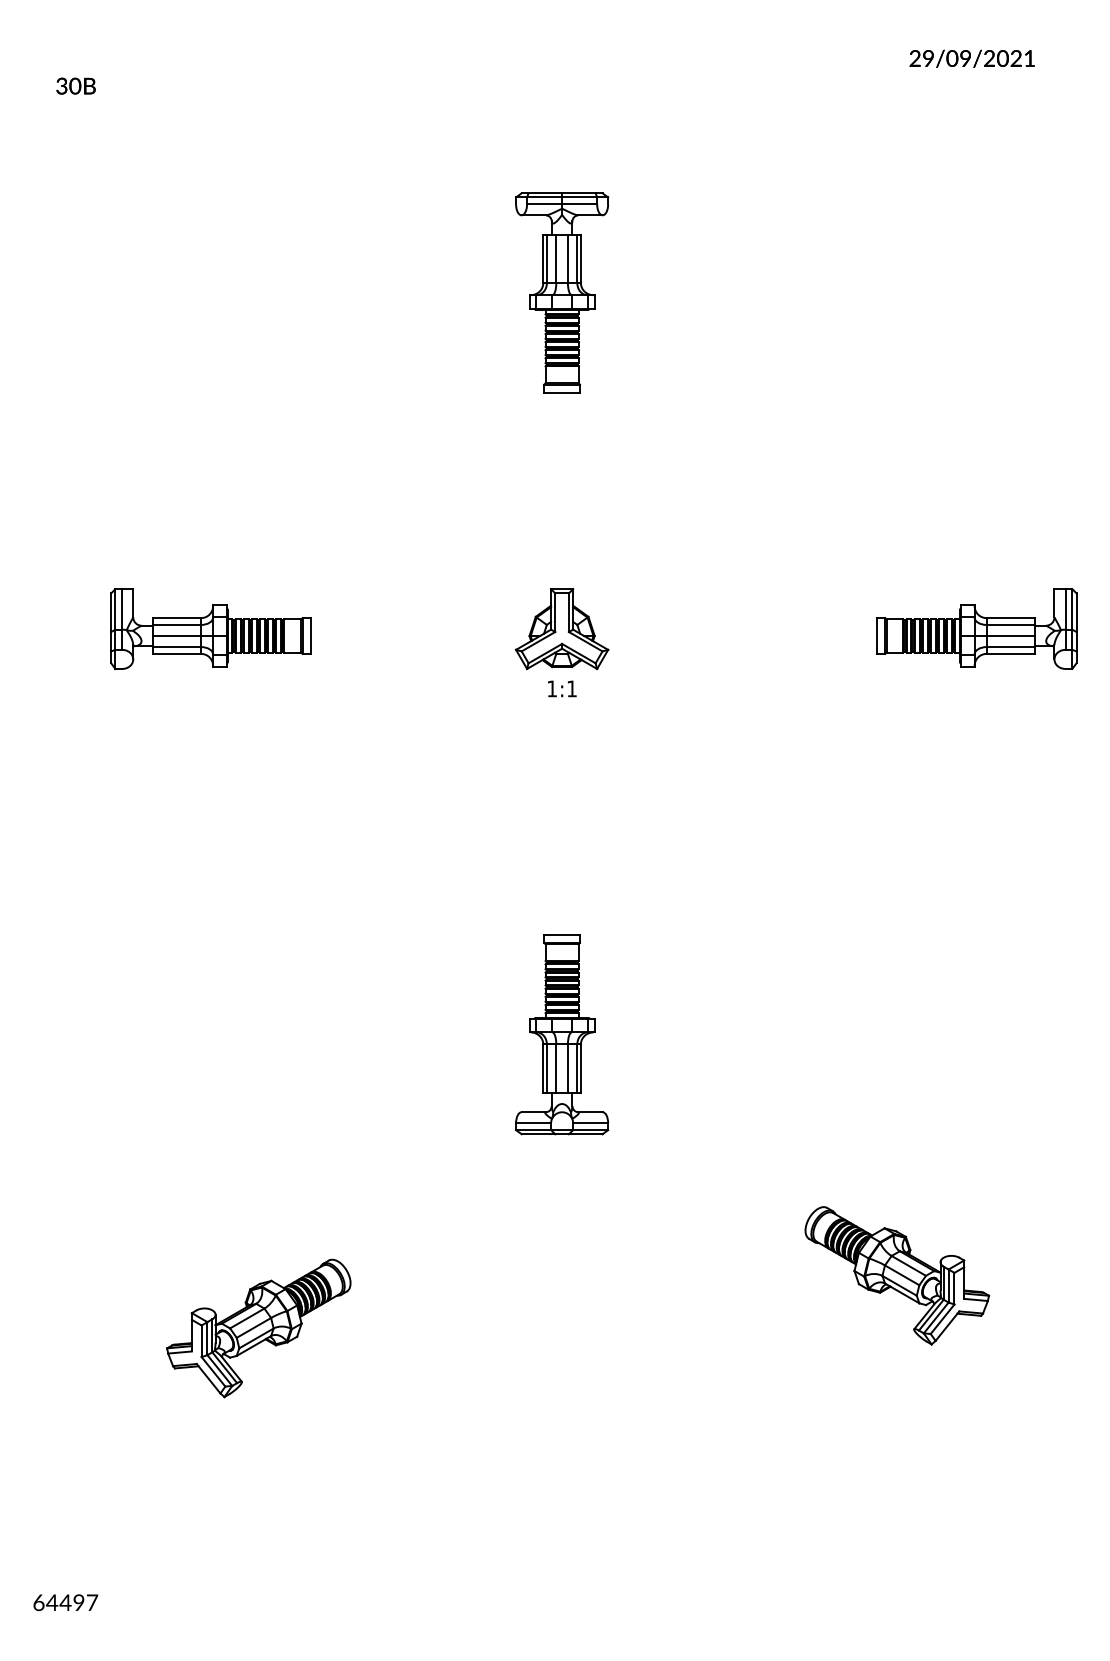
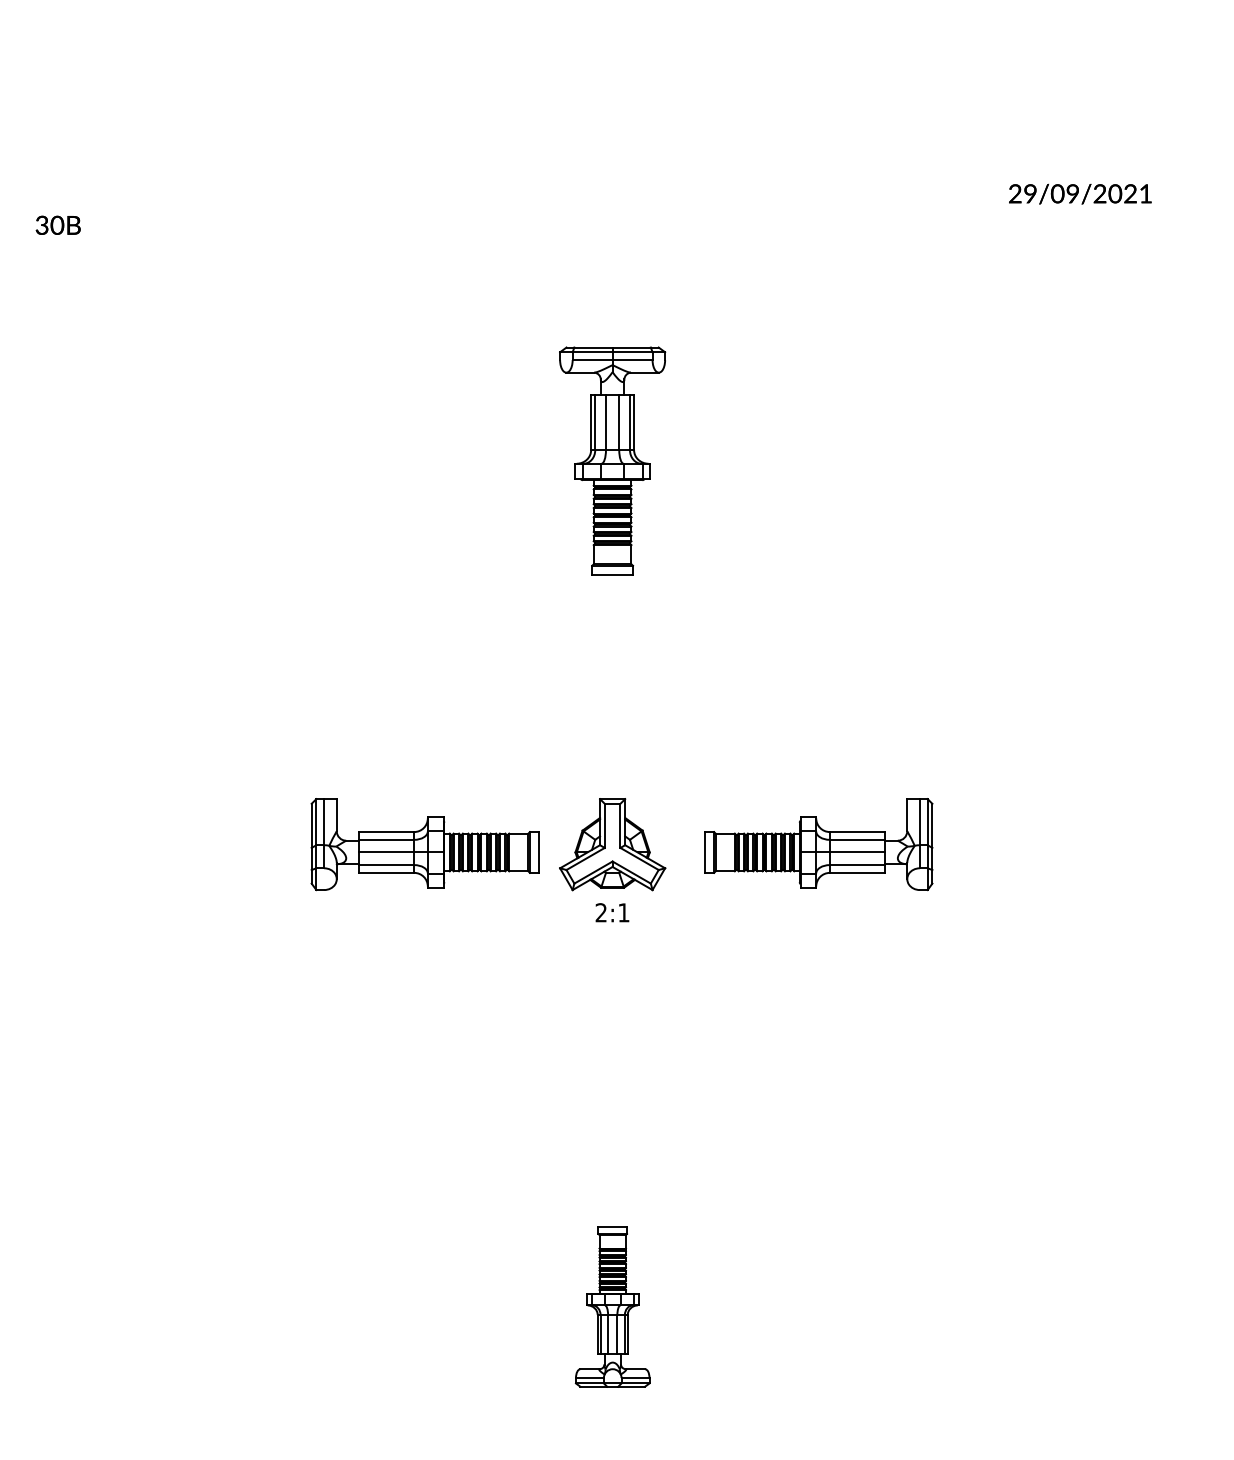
part: (210, 628) -> (424, 843), moved
part: (976, 628) -> (818, 843), moved
text: (551, 688) -> (600, 912), 1:1 -> 2:1
part: (562, 1034) -> (613, 1306), size x0.7

